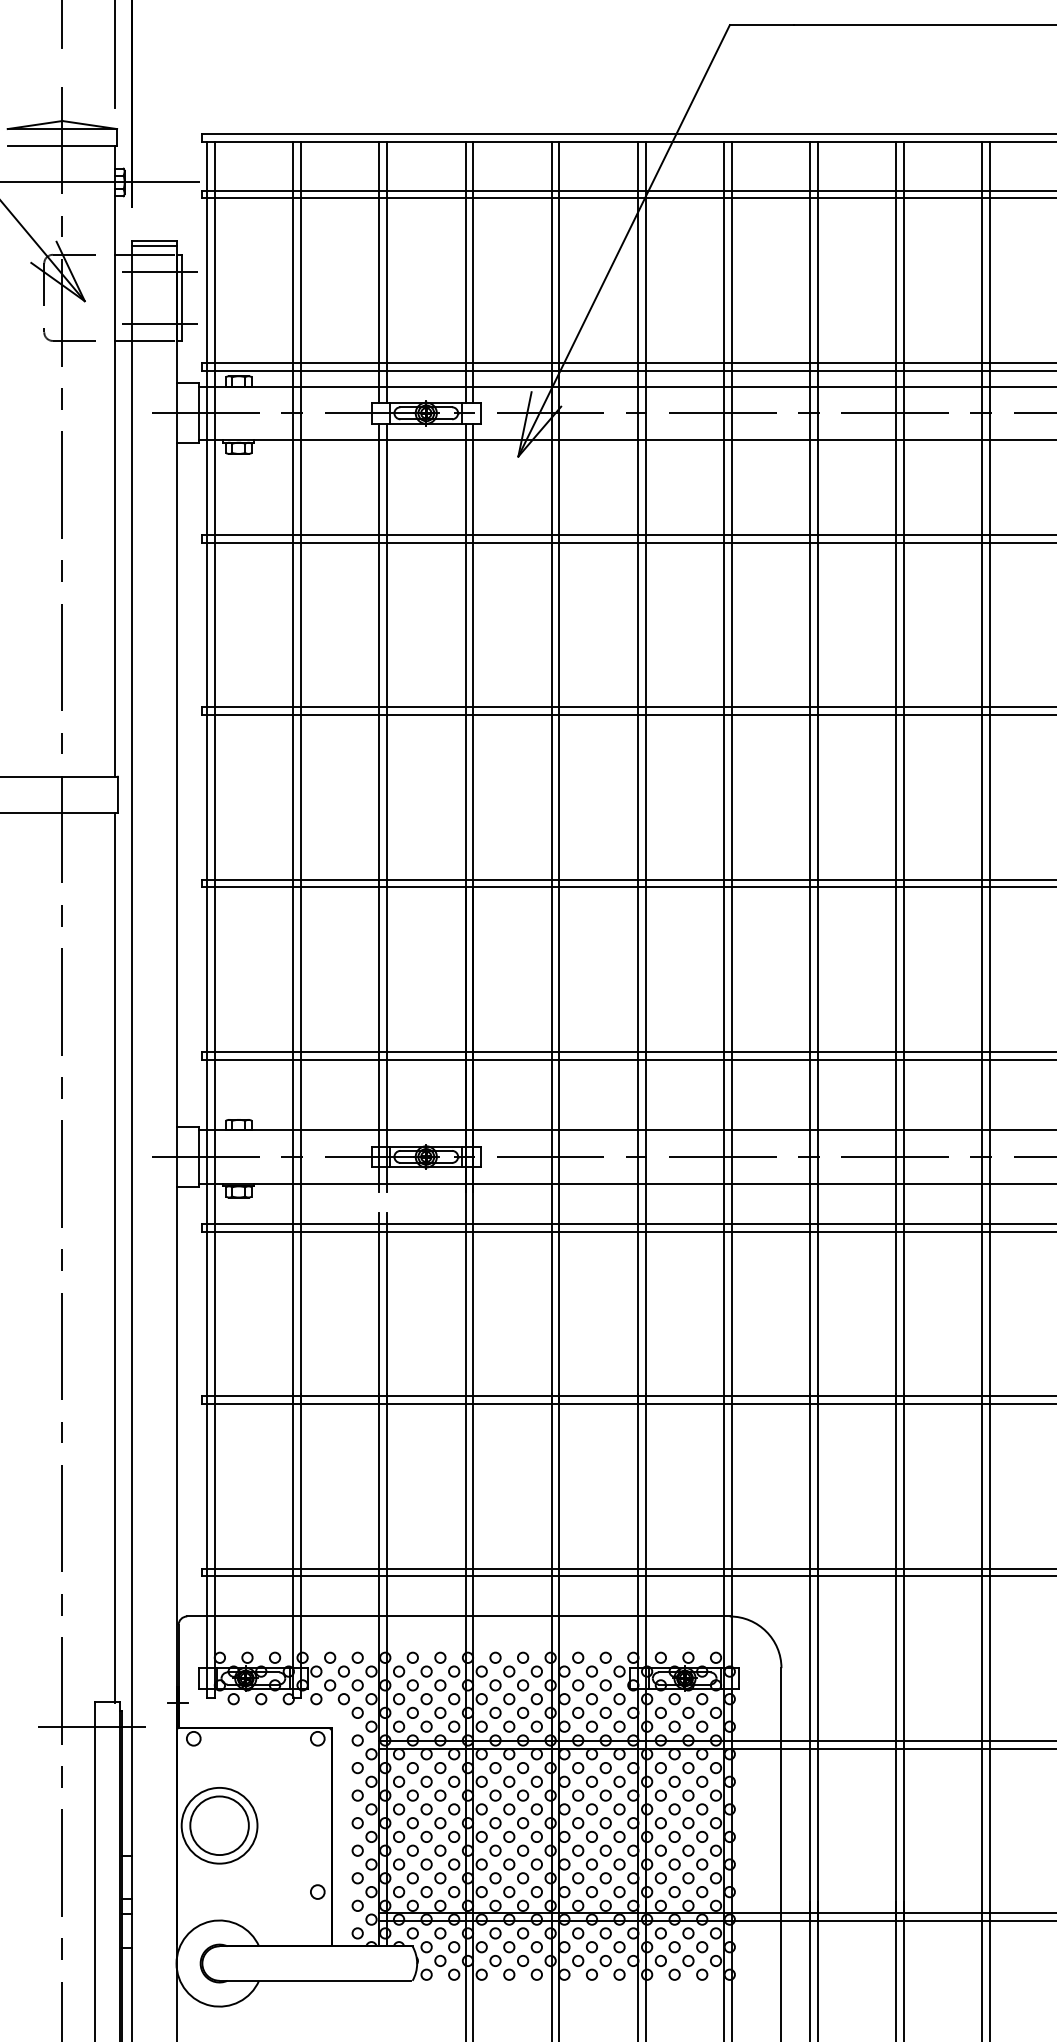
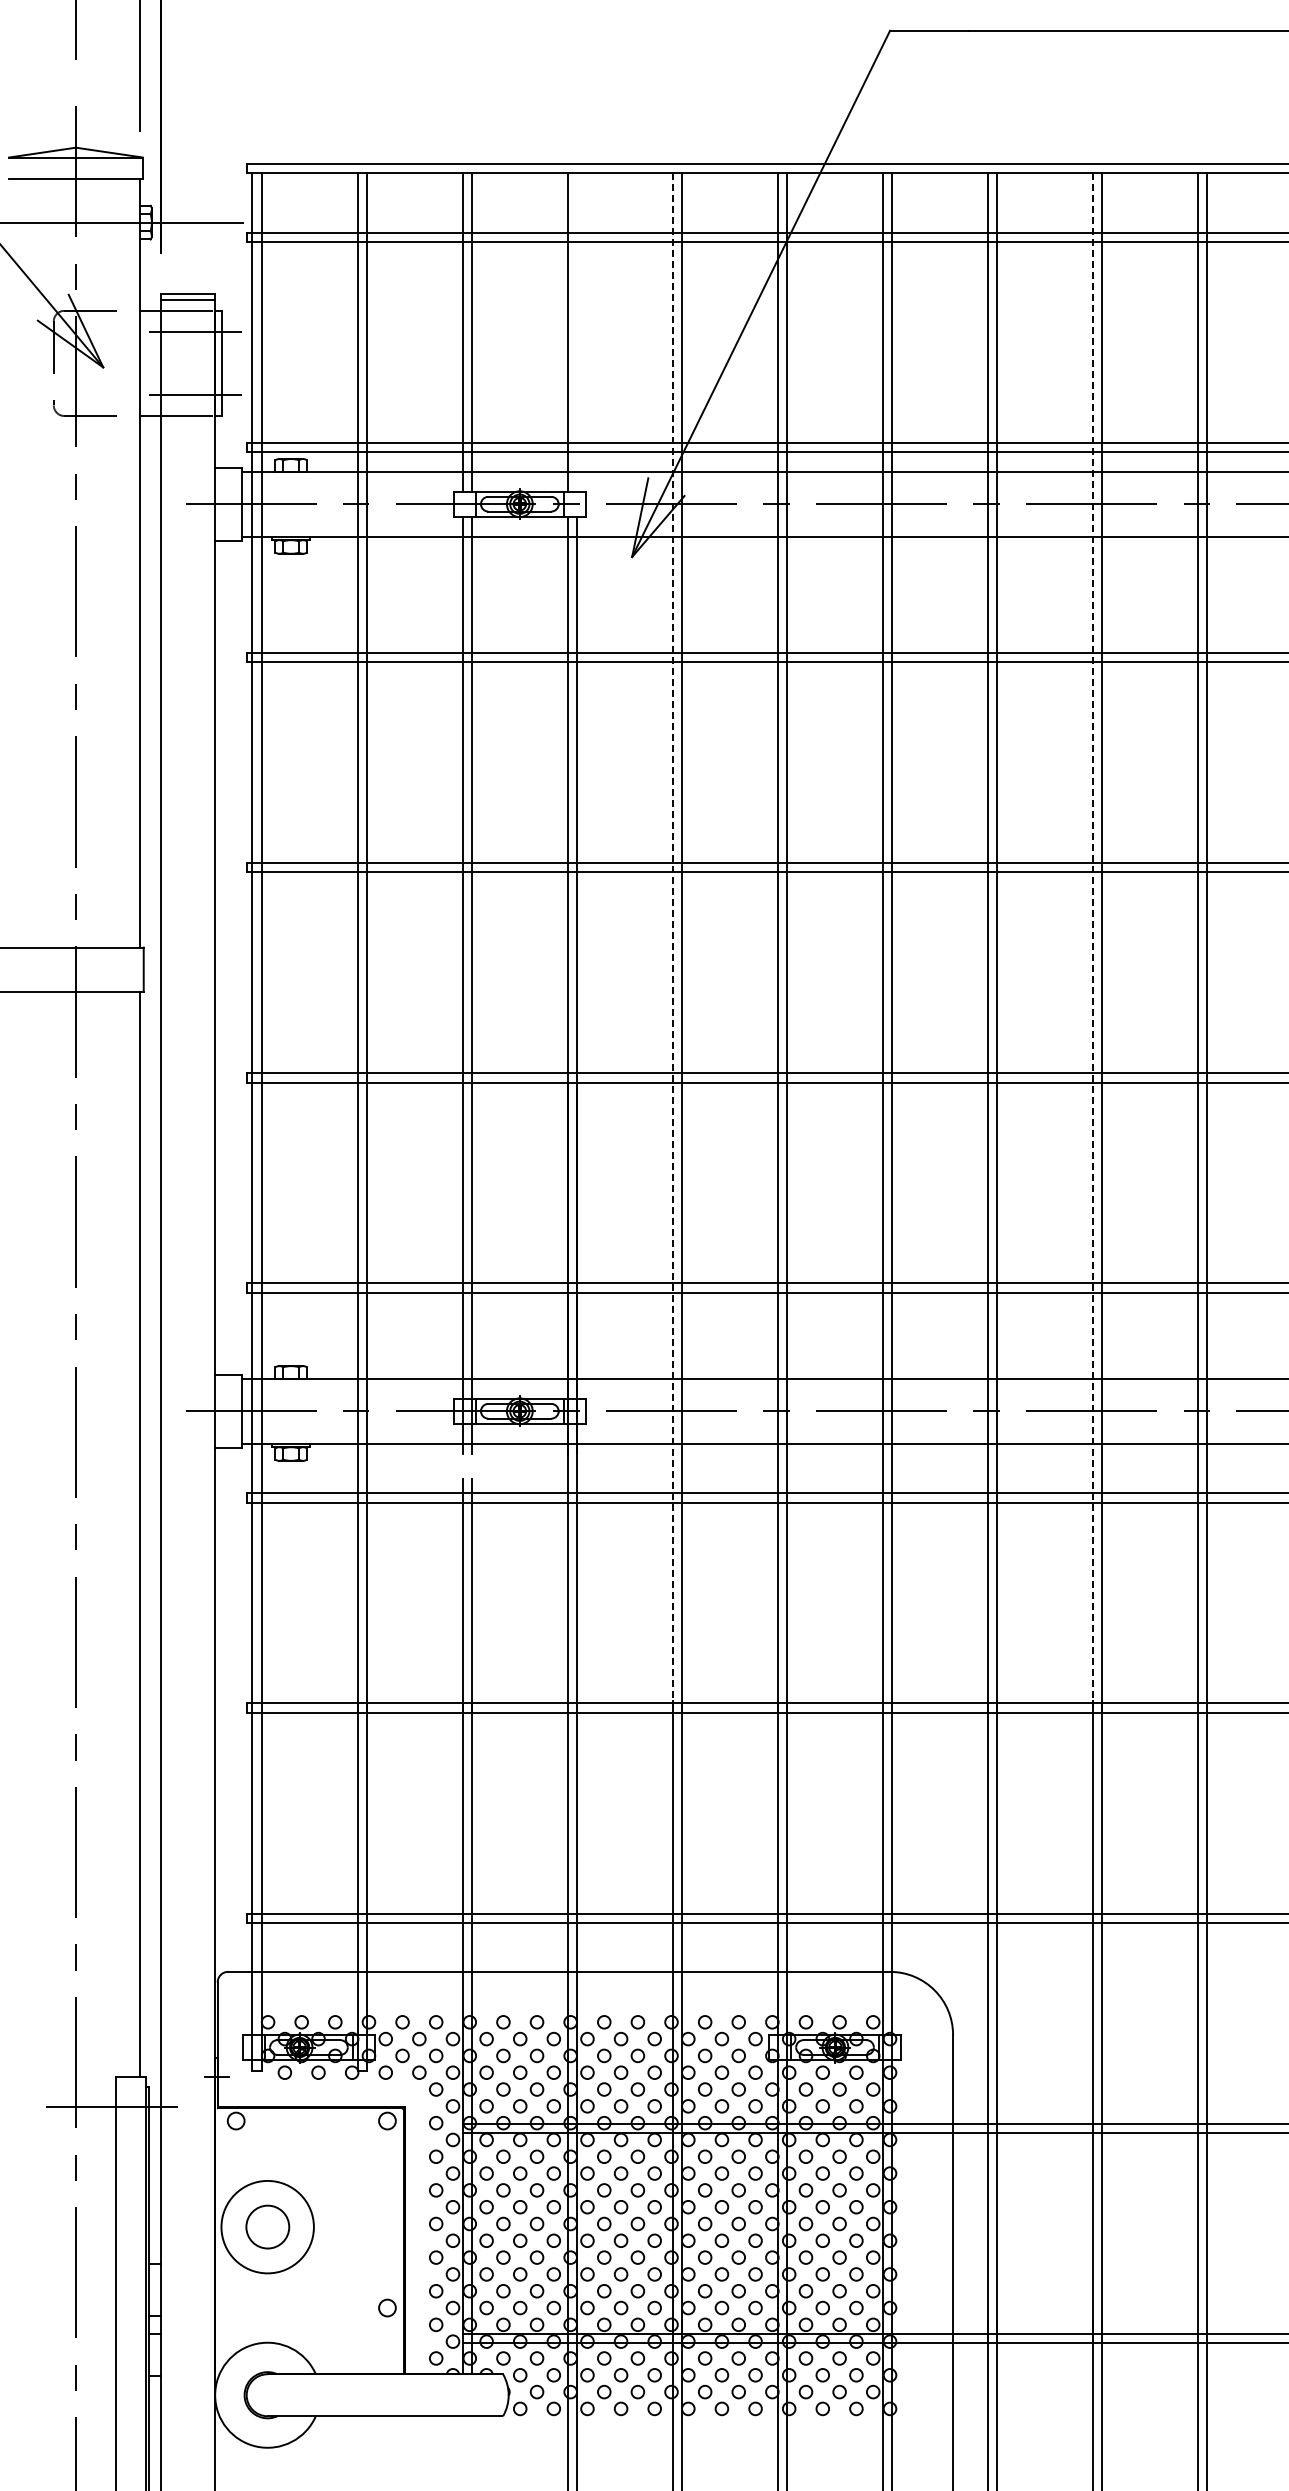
line: (473, 272) -> (577, 332), removed
line: (551, 773) -> (672, 943), solid -> dashed
line: (895, 773) -> (1092, 943), solid -> dashed
circle: (219, 1825) -> (267, 2226), size x0.6

